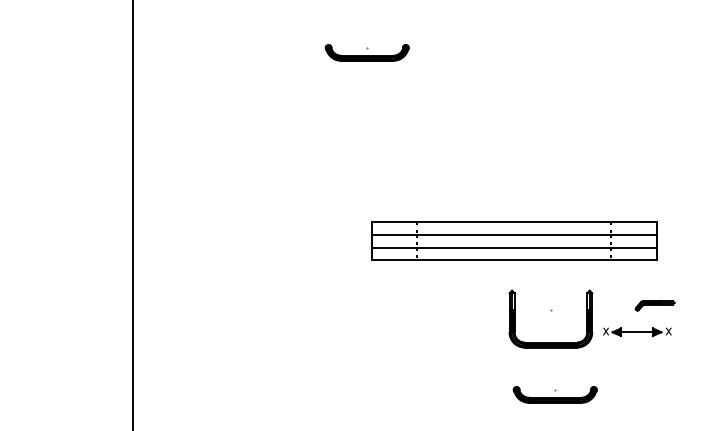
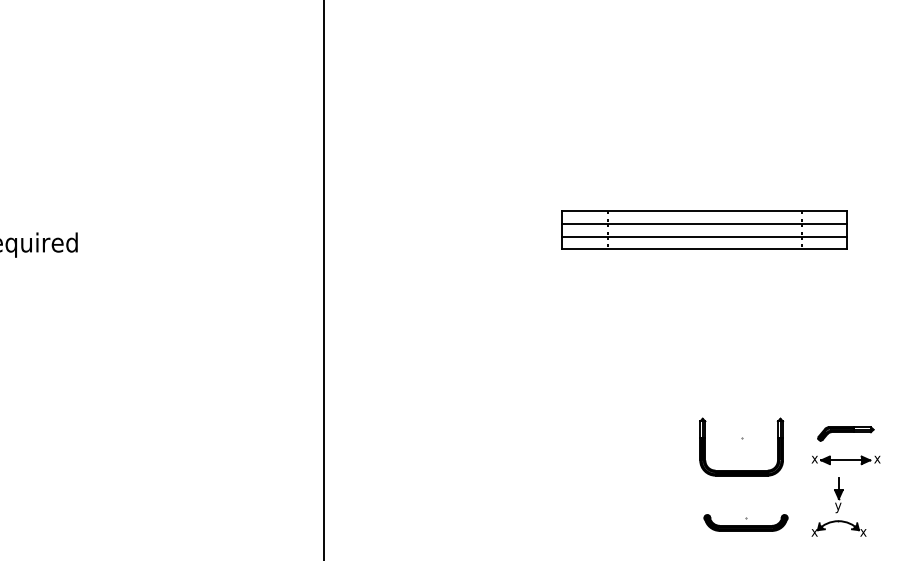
part: (366, 52) -> (557, 180), removed
part: (513, 240) -> (704, 229), moved
part: (654, 305) -> (845, 433), size x1.43
part: (636, 332) -> (845, 460), moved
part: (647, 378) -> (838, 506), added

